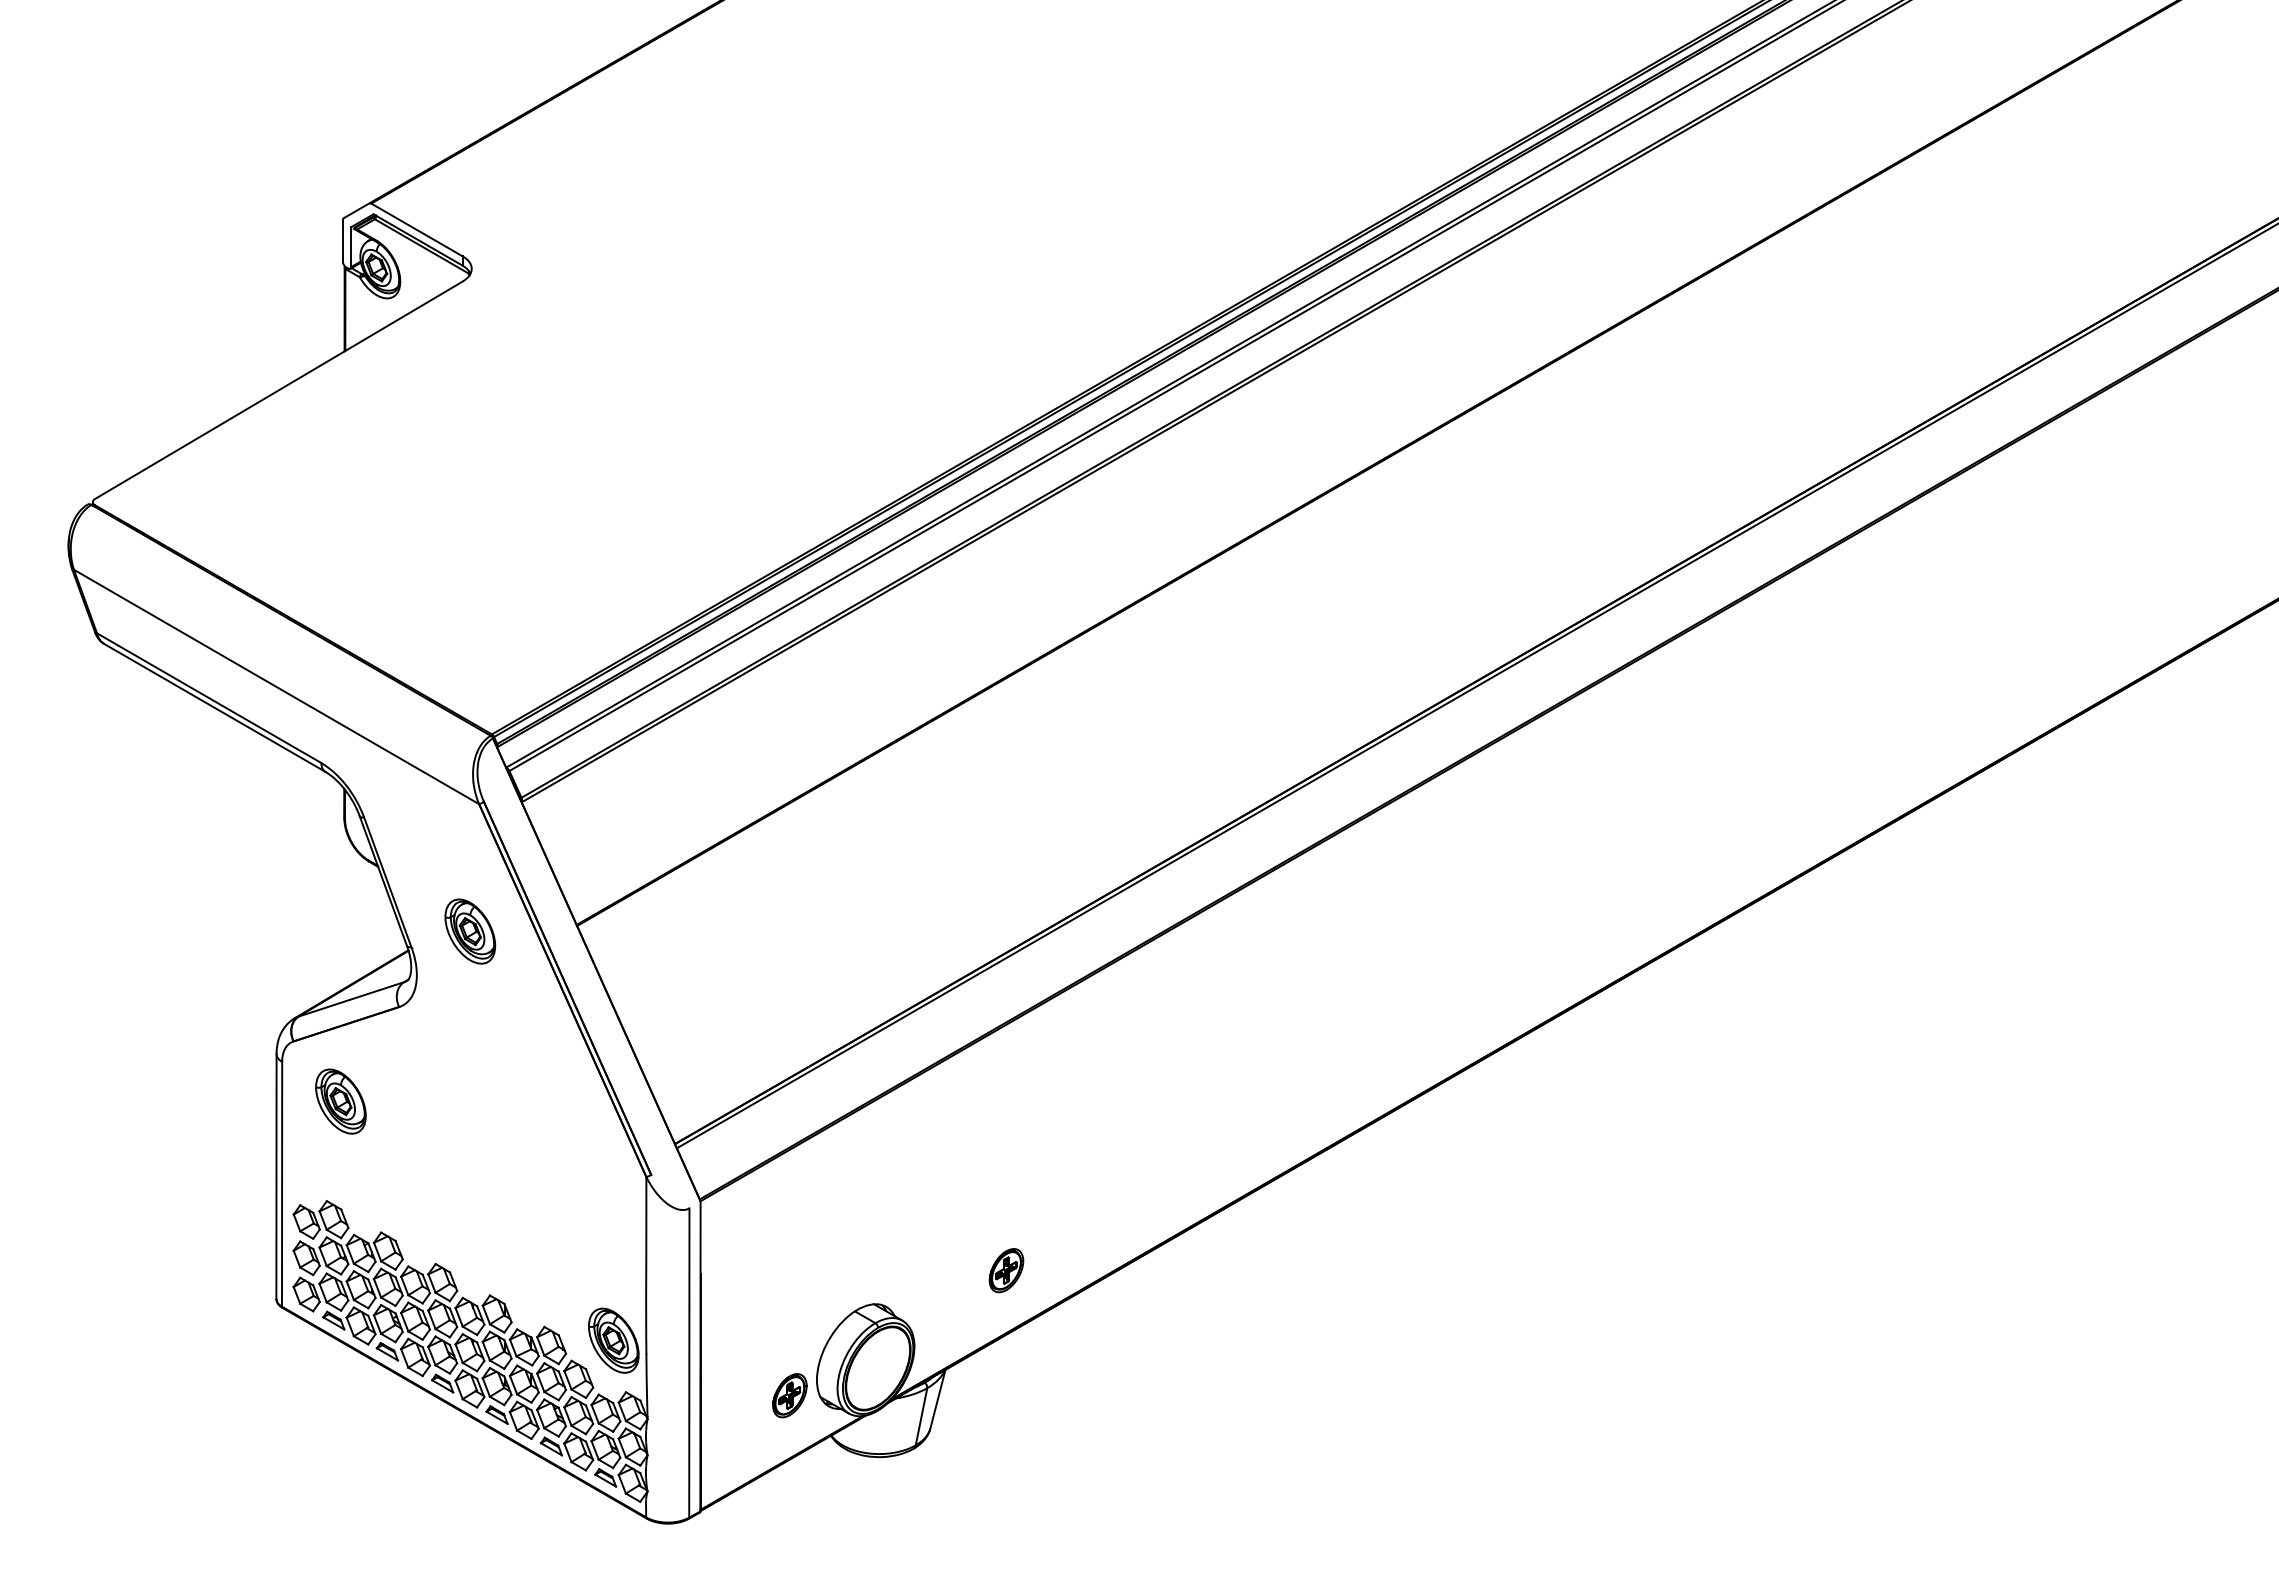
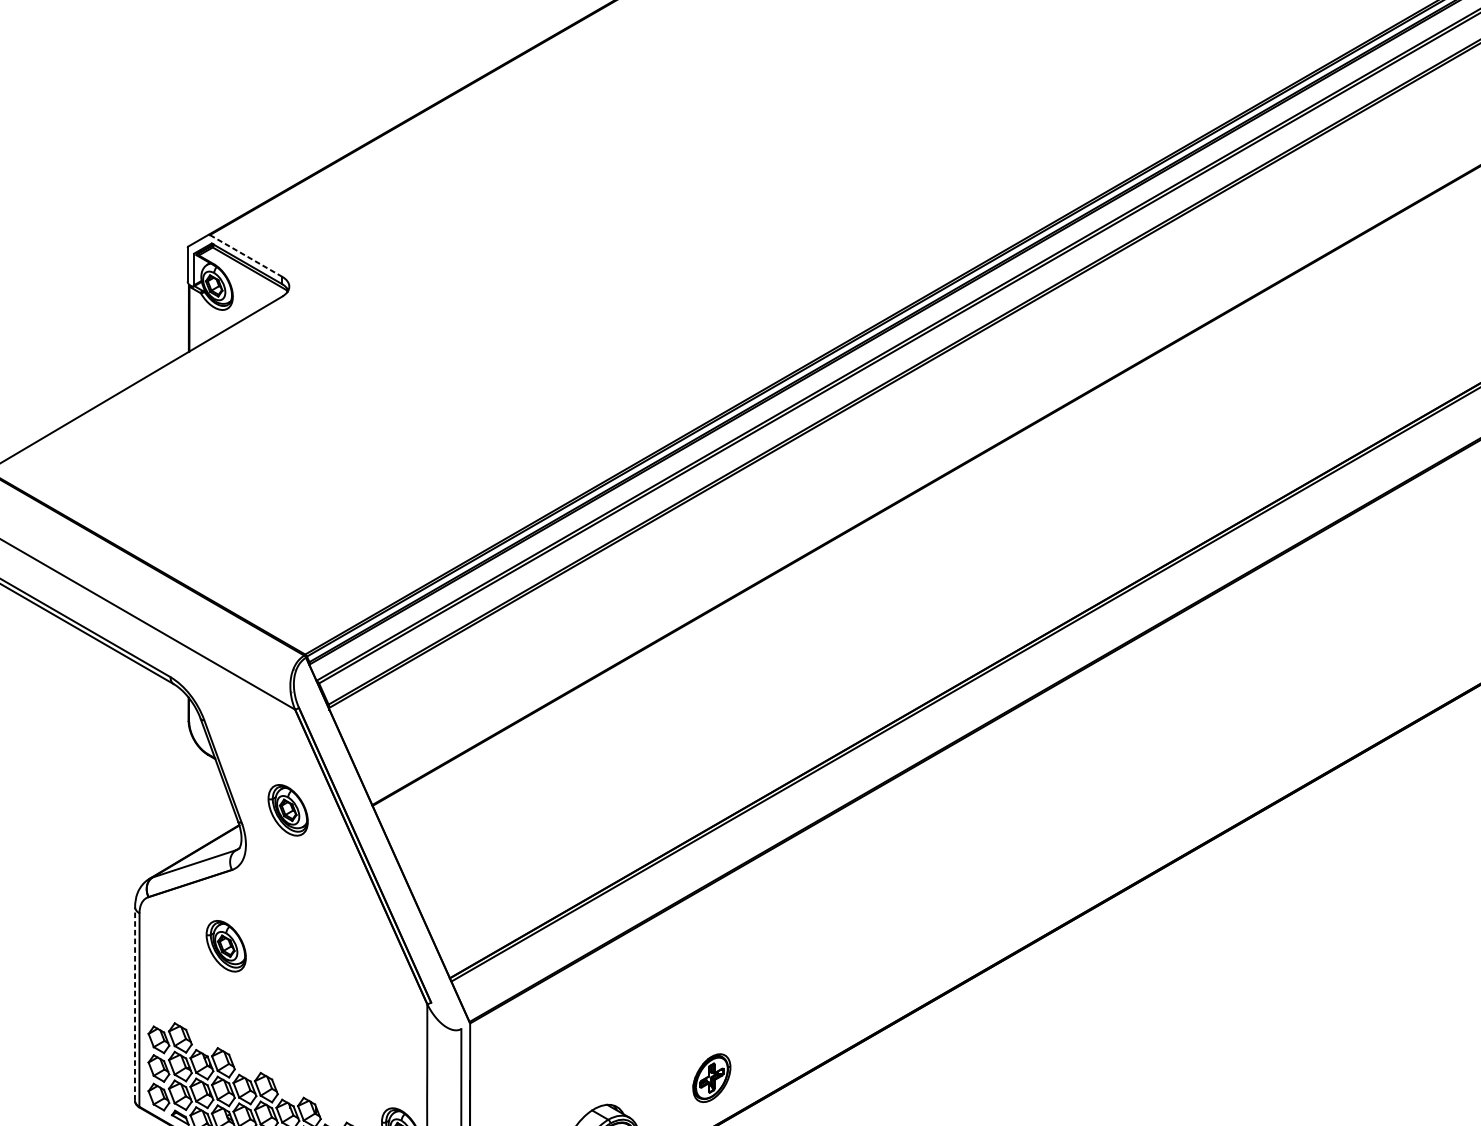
line: (417, 230) -> (246, 256), solid -> dashed
part: (340, 1101) -> (225, 946), moved
line: (276, 1175) -> (135, 1003), solid -> dashed
part: (1006, 1270) -> (711, 1078), size x1.4

